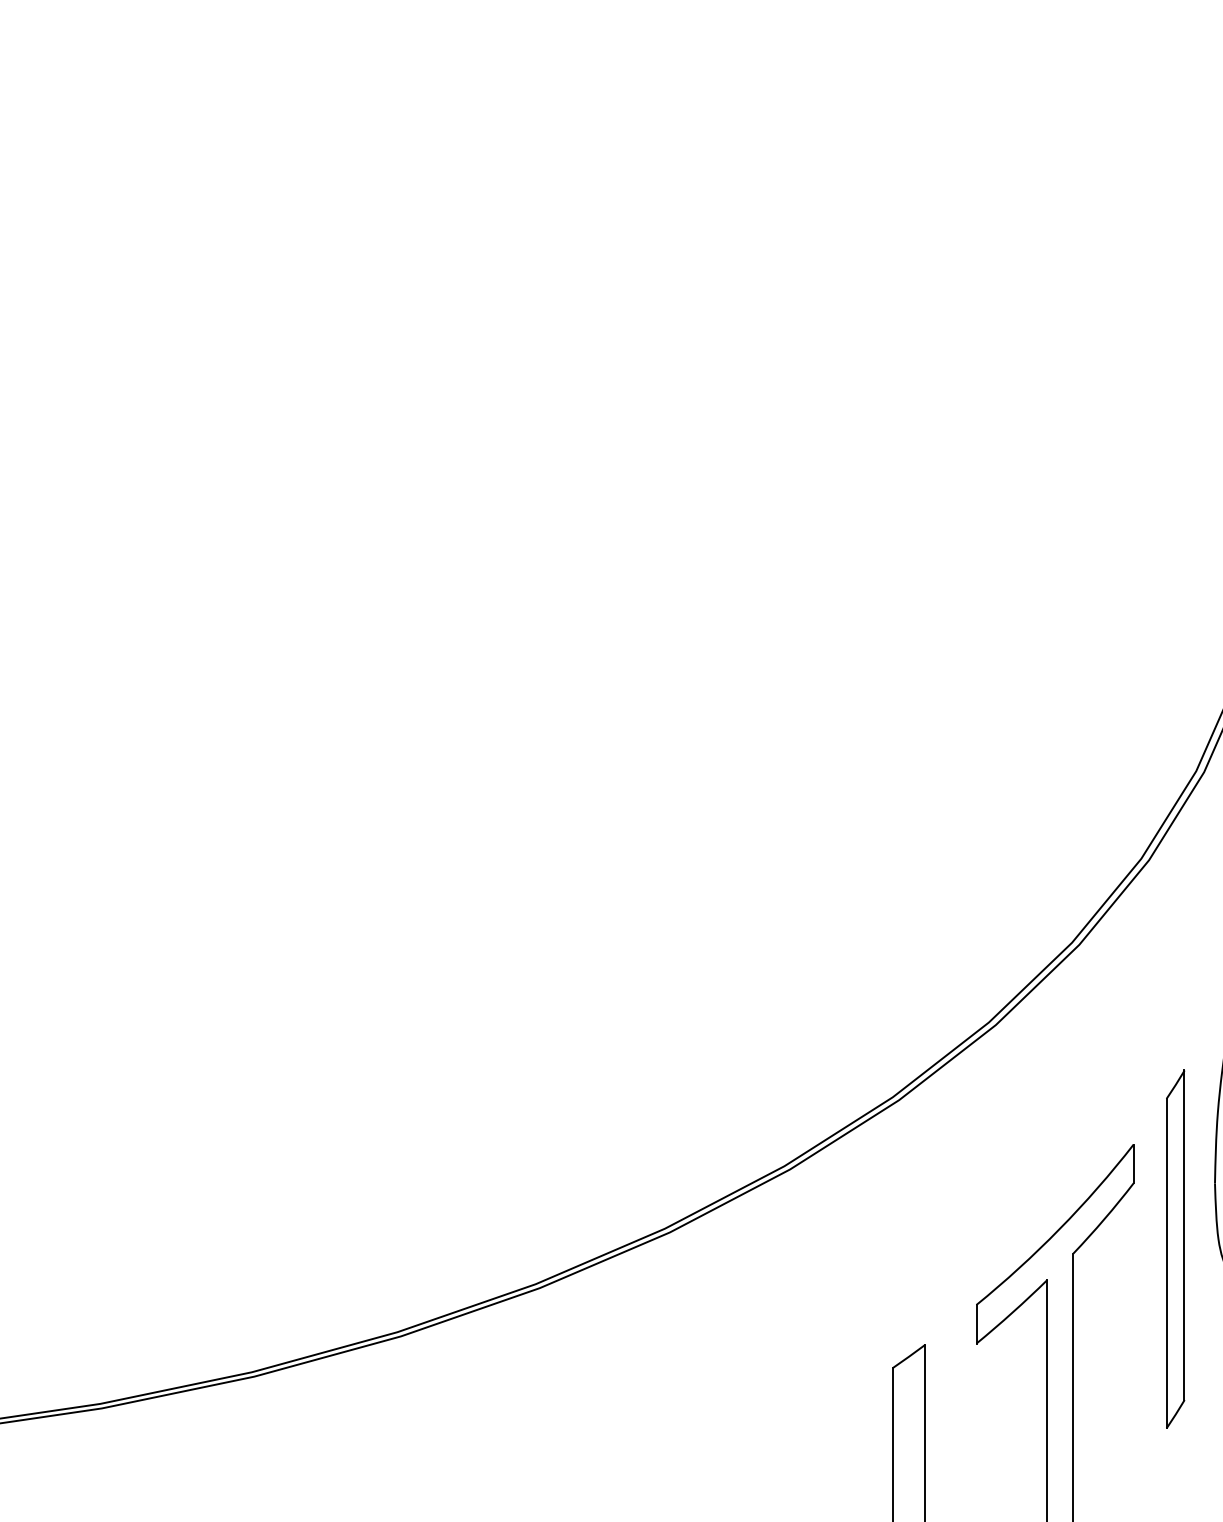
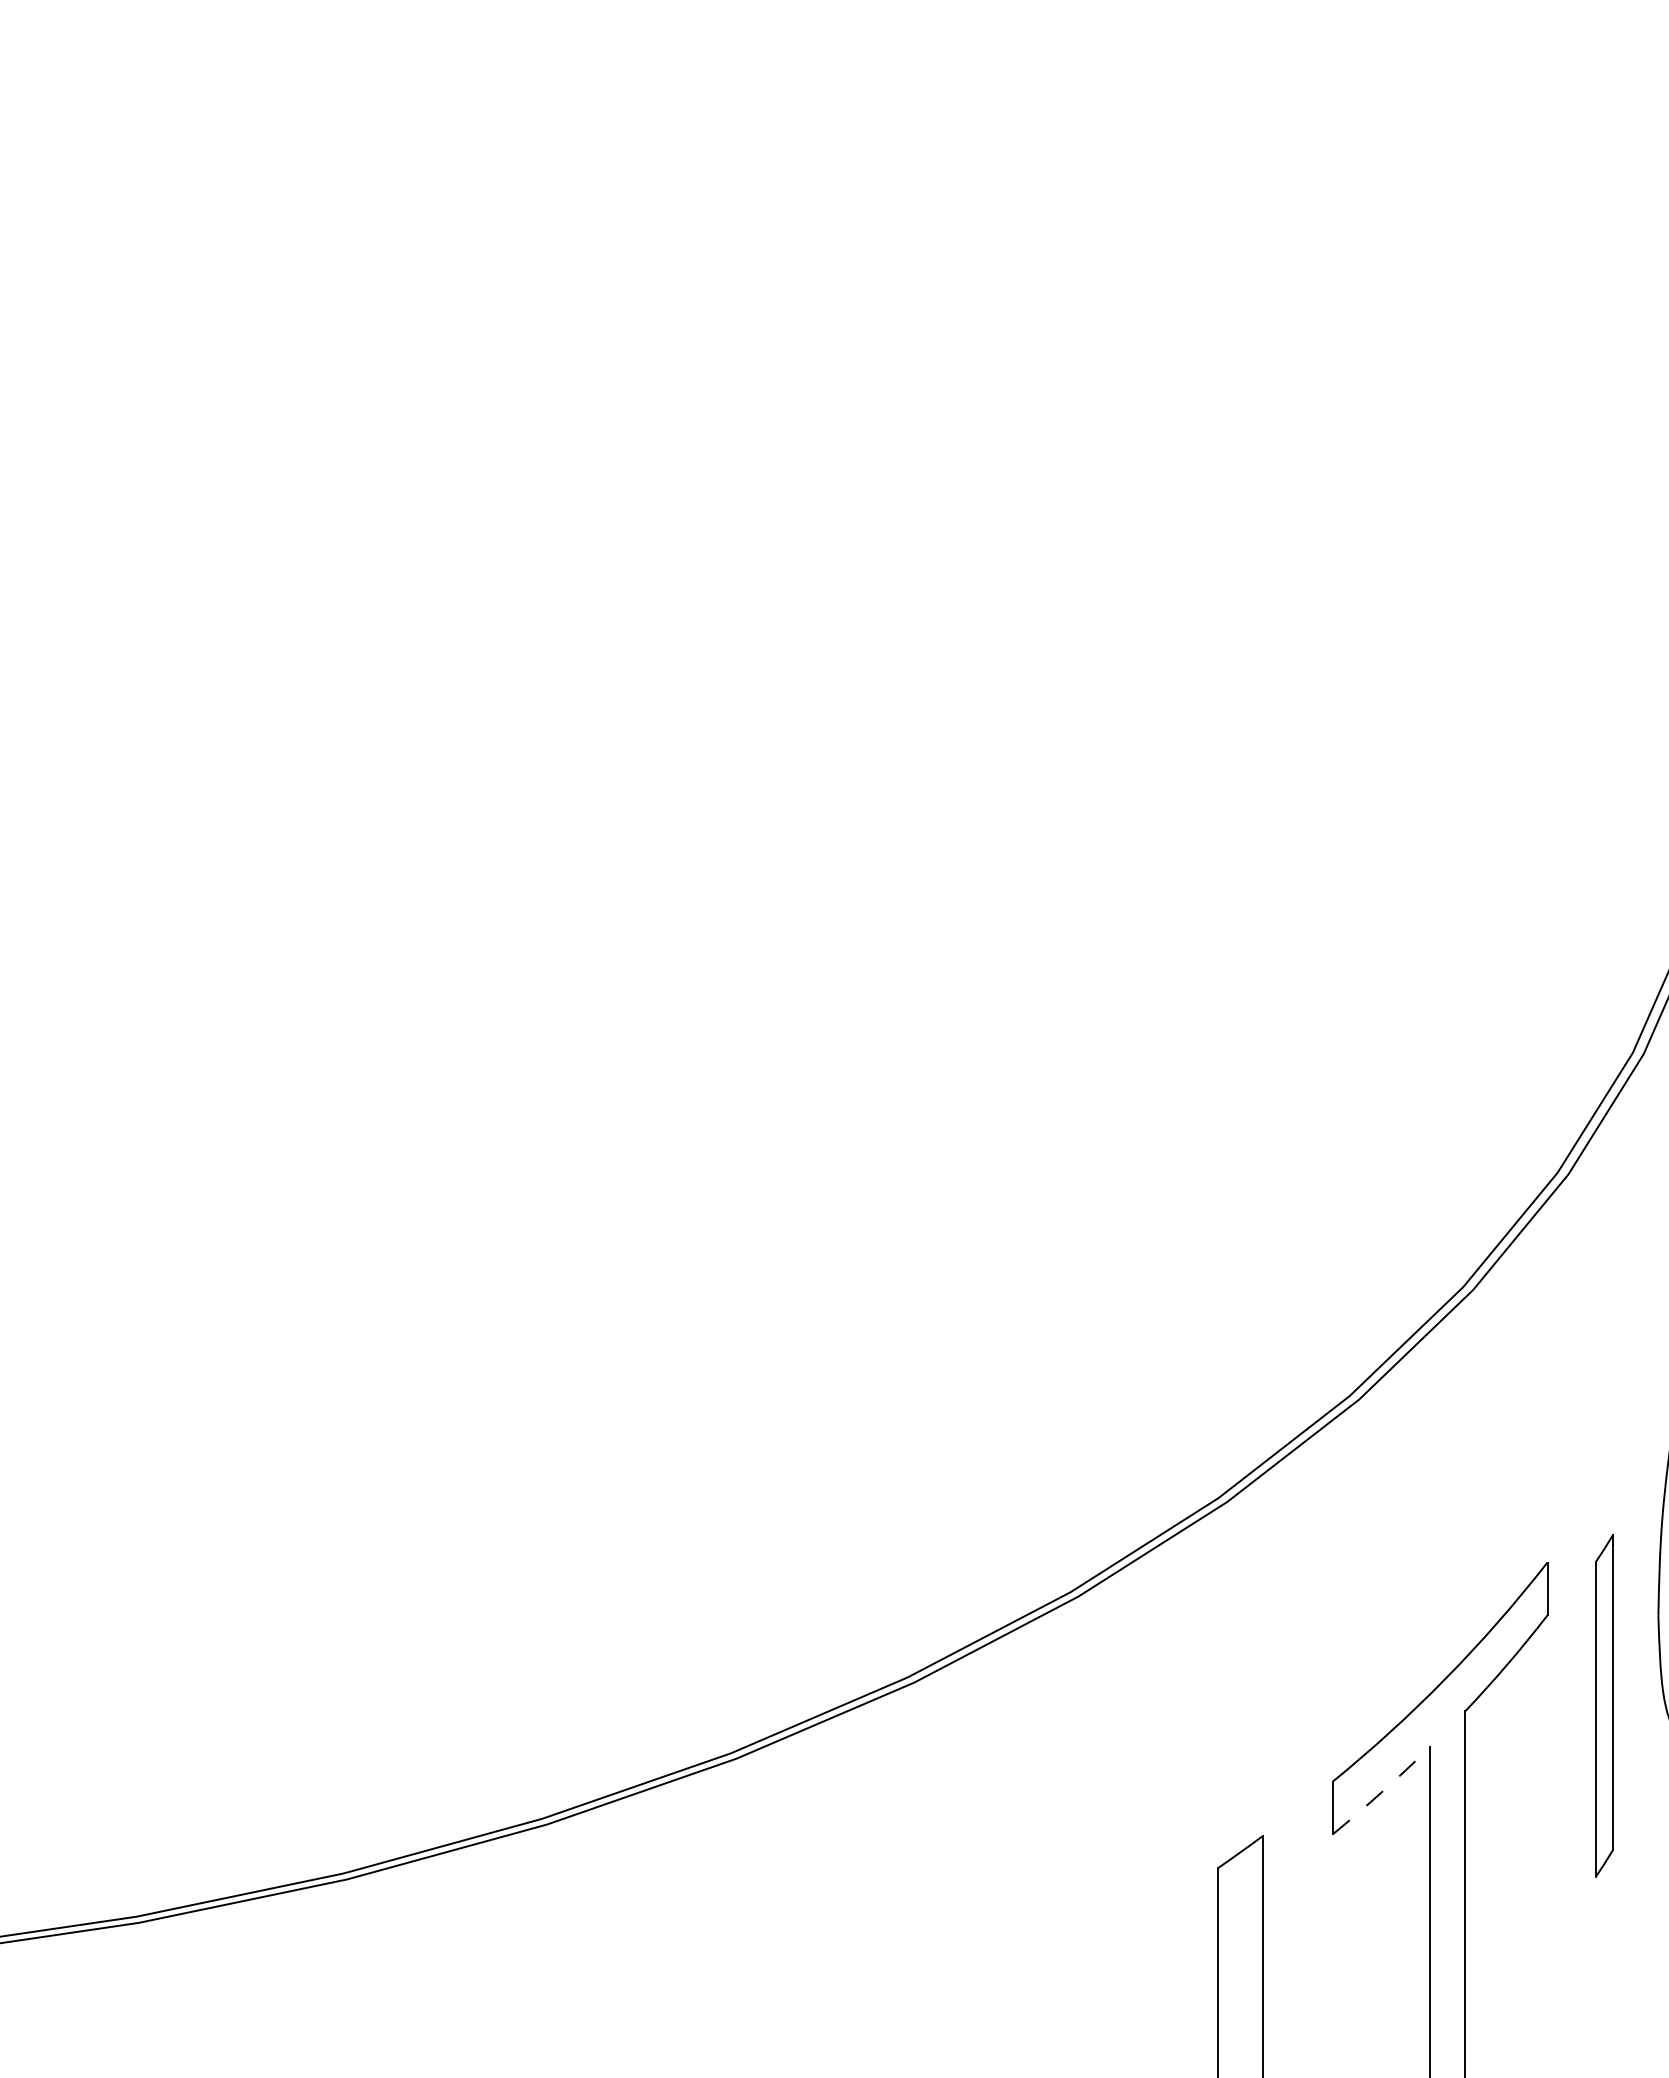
part: (1175, 1249) -> (1604, 1705), size x0.7
arc: (1012, 1312) -> (1382, 1791), solid -> dashed

